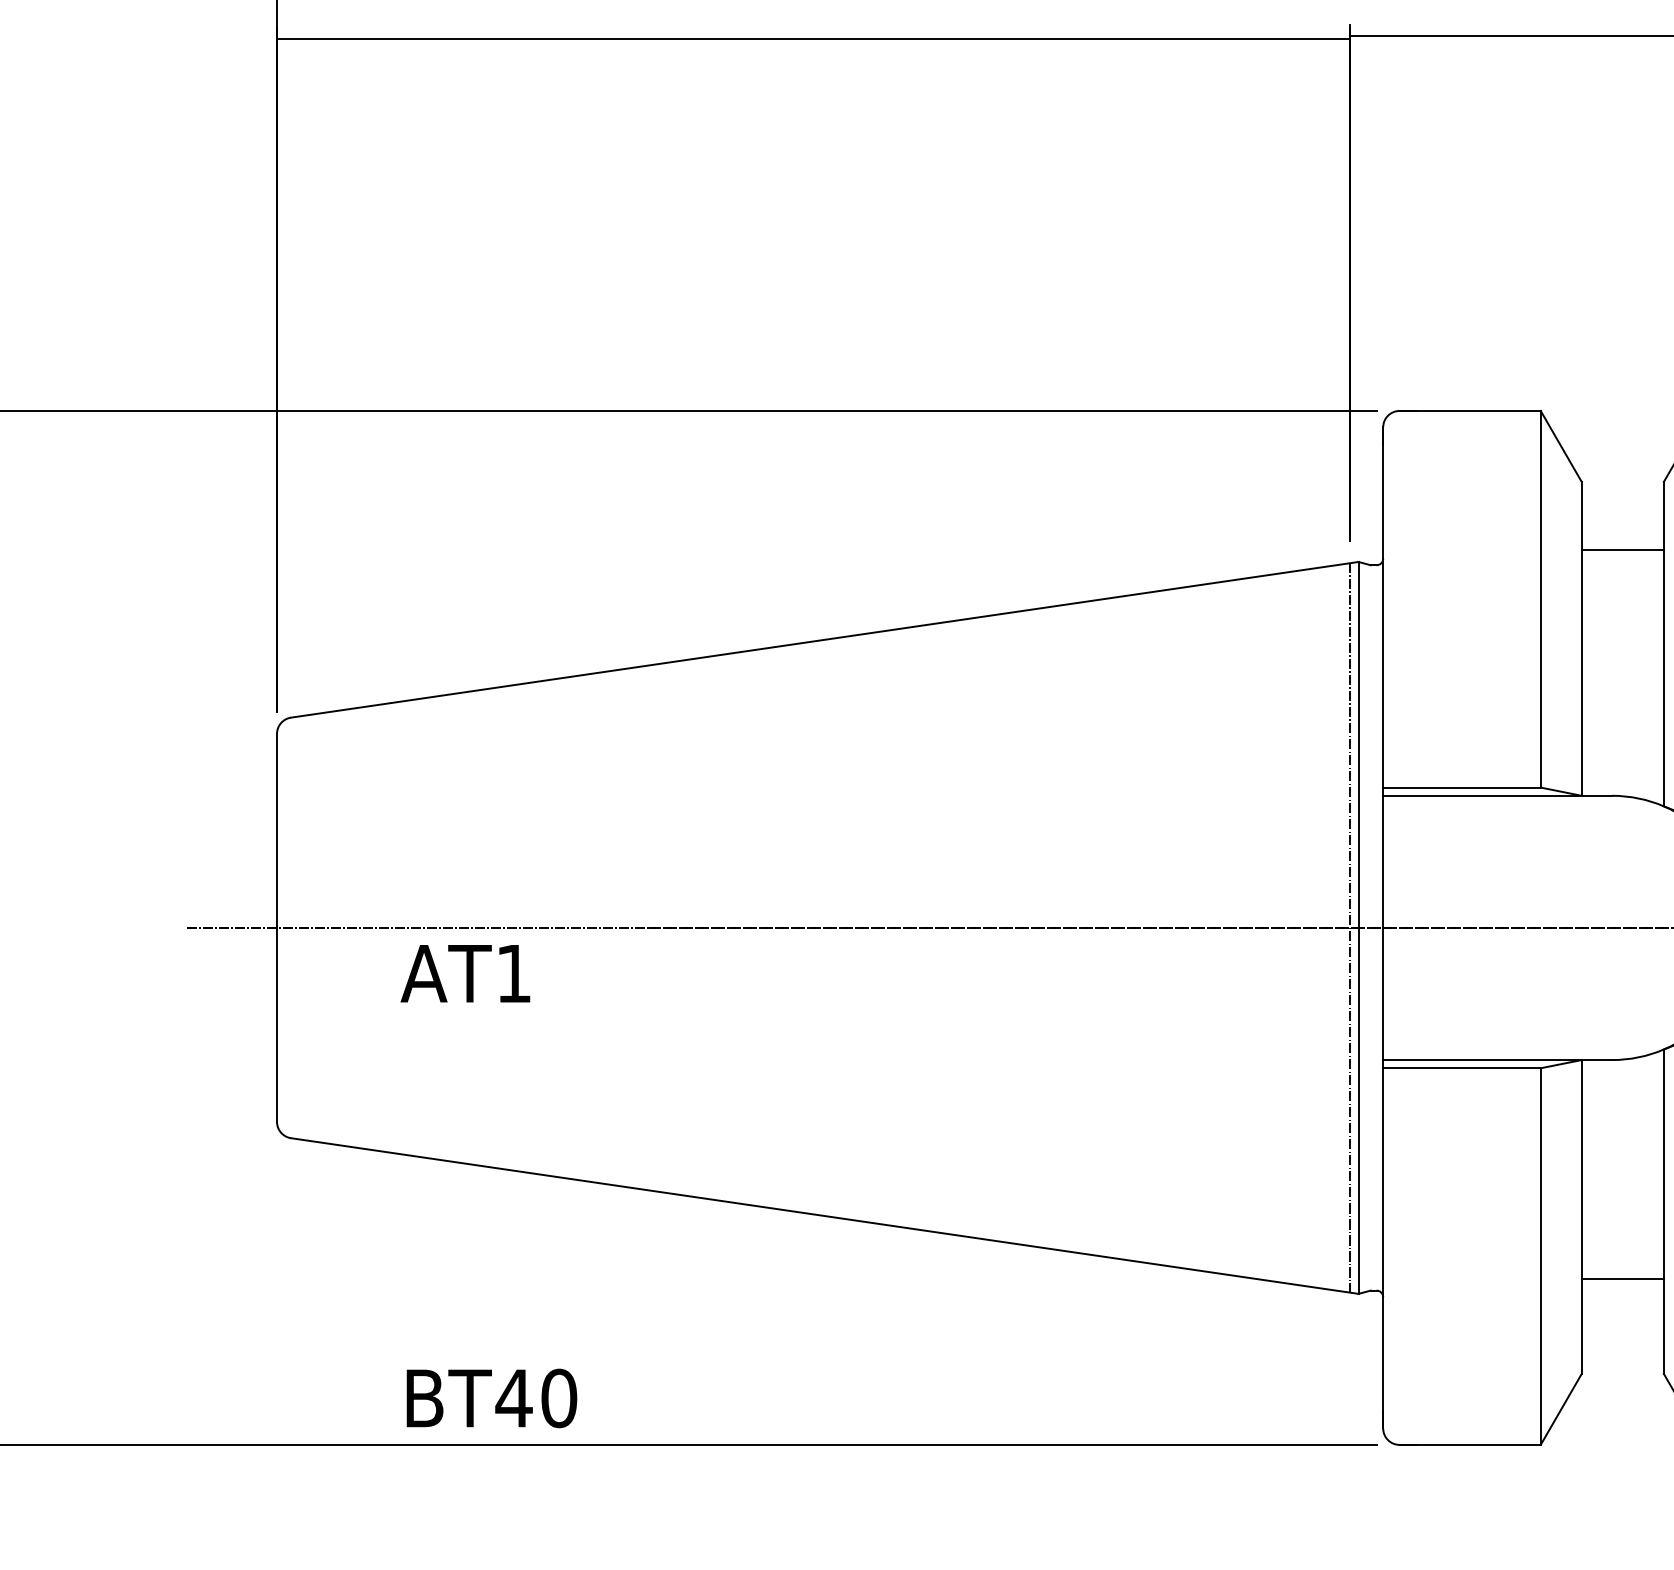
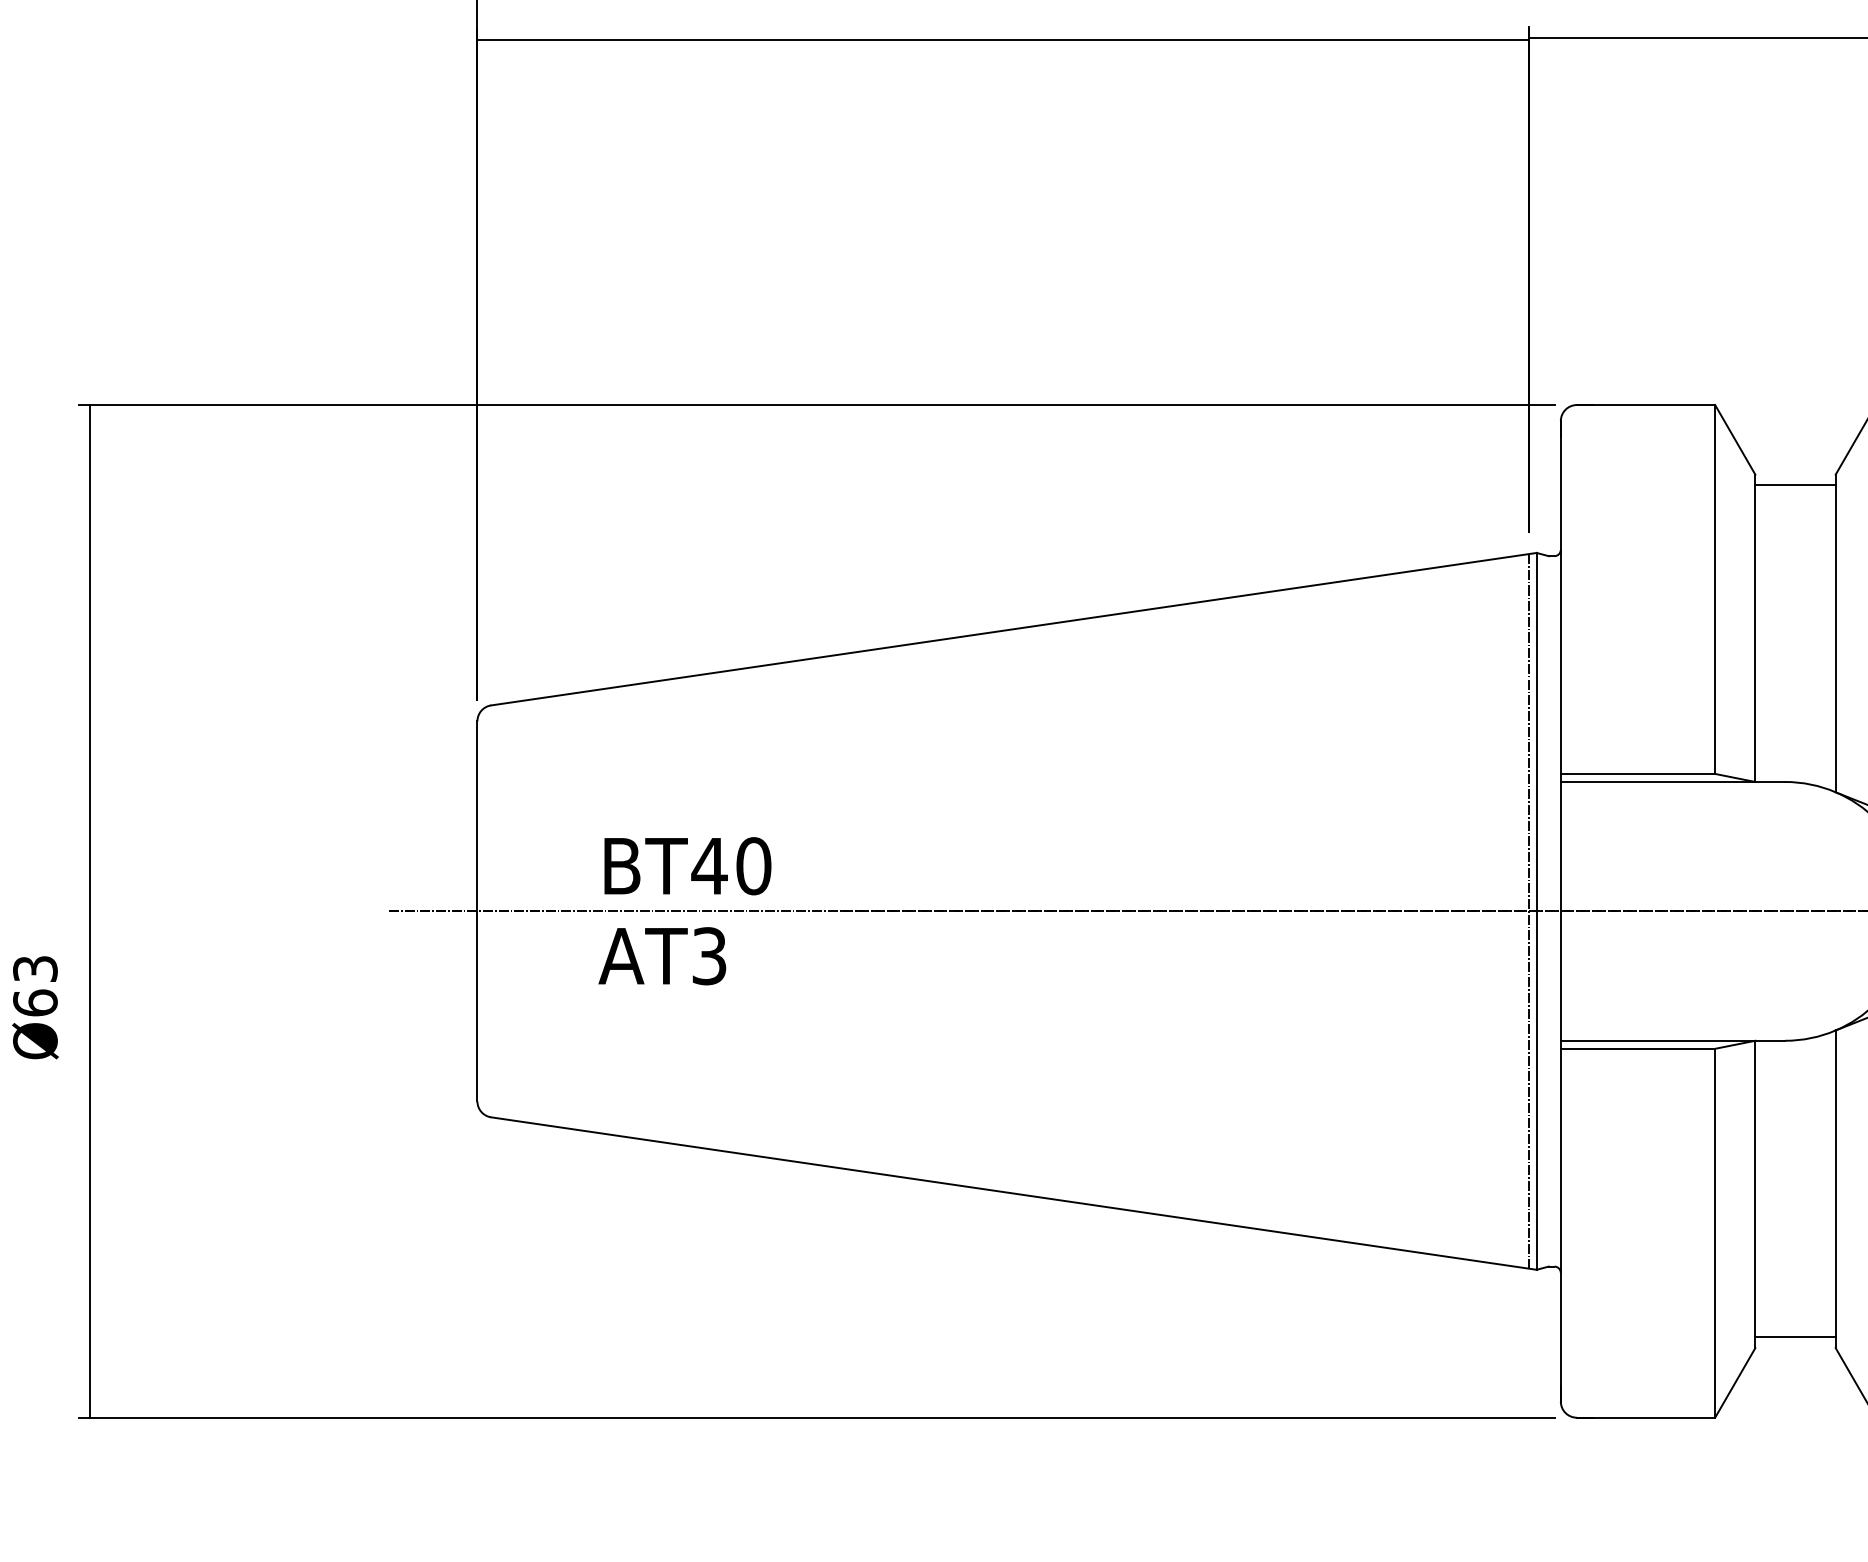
line: (1622, 550) -> (1795, 485), moved
text: (513, 973) -> (709, 956), AT1 -> AT3
line: (1622, 1279) -> (1795, 1337), moved
text: (491, 1398) -> (687, 866), moved

